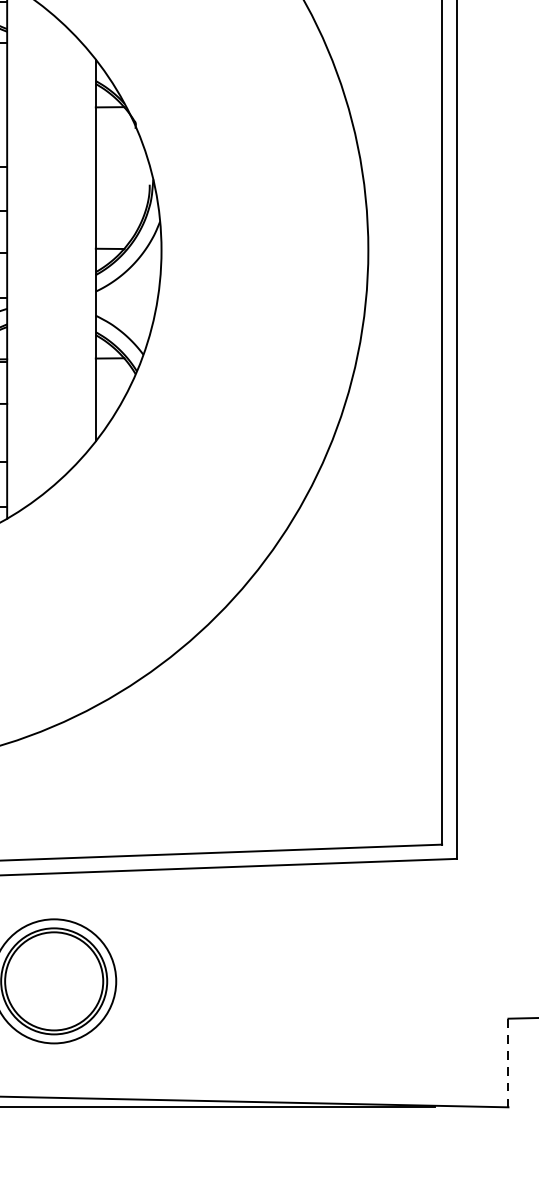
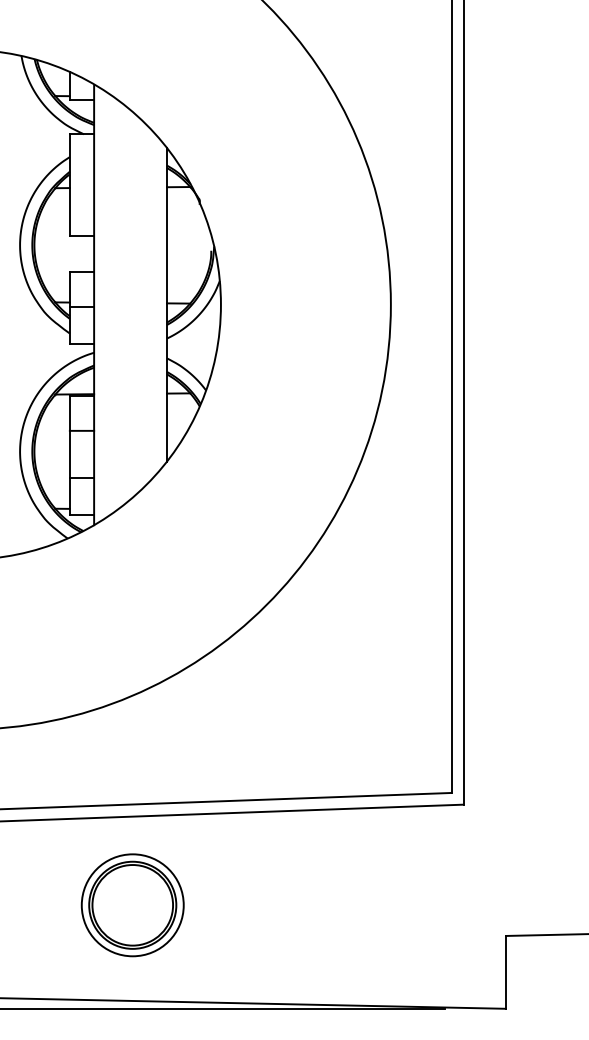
line: (509, 1061) -> (506, 971), dashed -> solid

